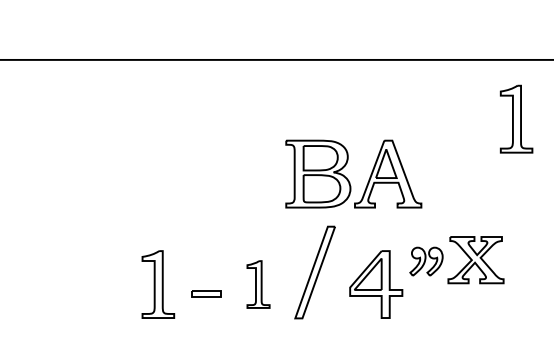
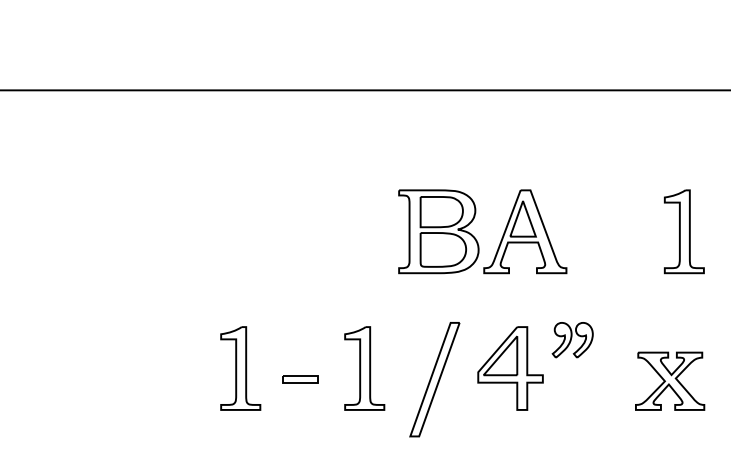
part: (515, 118) -> (683, 231), moved
part: (476, 259) -> (670, 380), moved
part: (314, 272) -> (434, 379), moved
part: (258, 284) -> (364, 368), size x1.43

